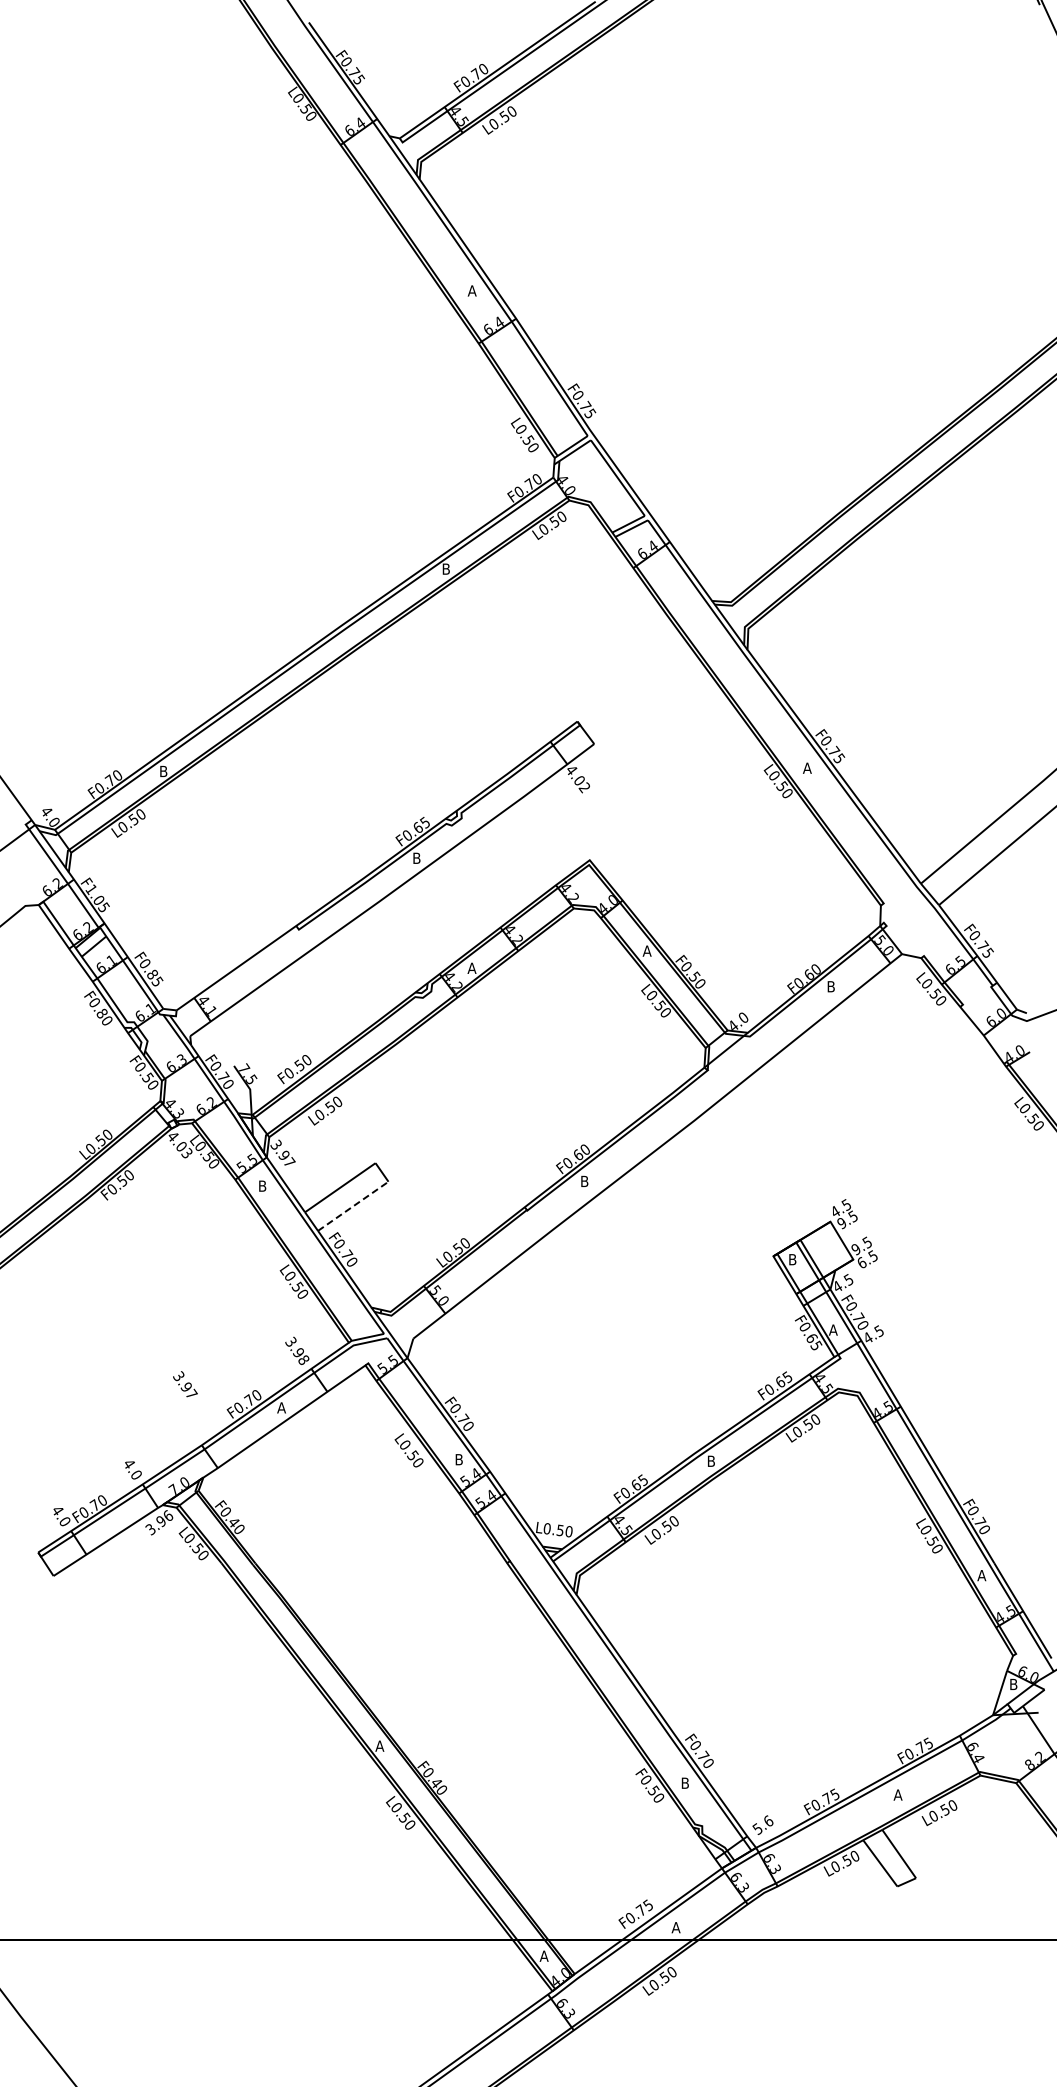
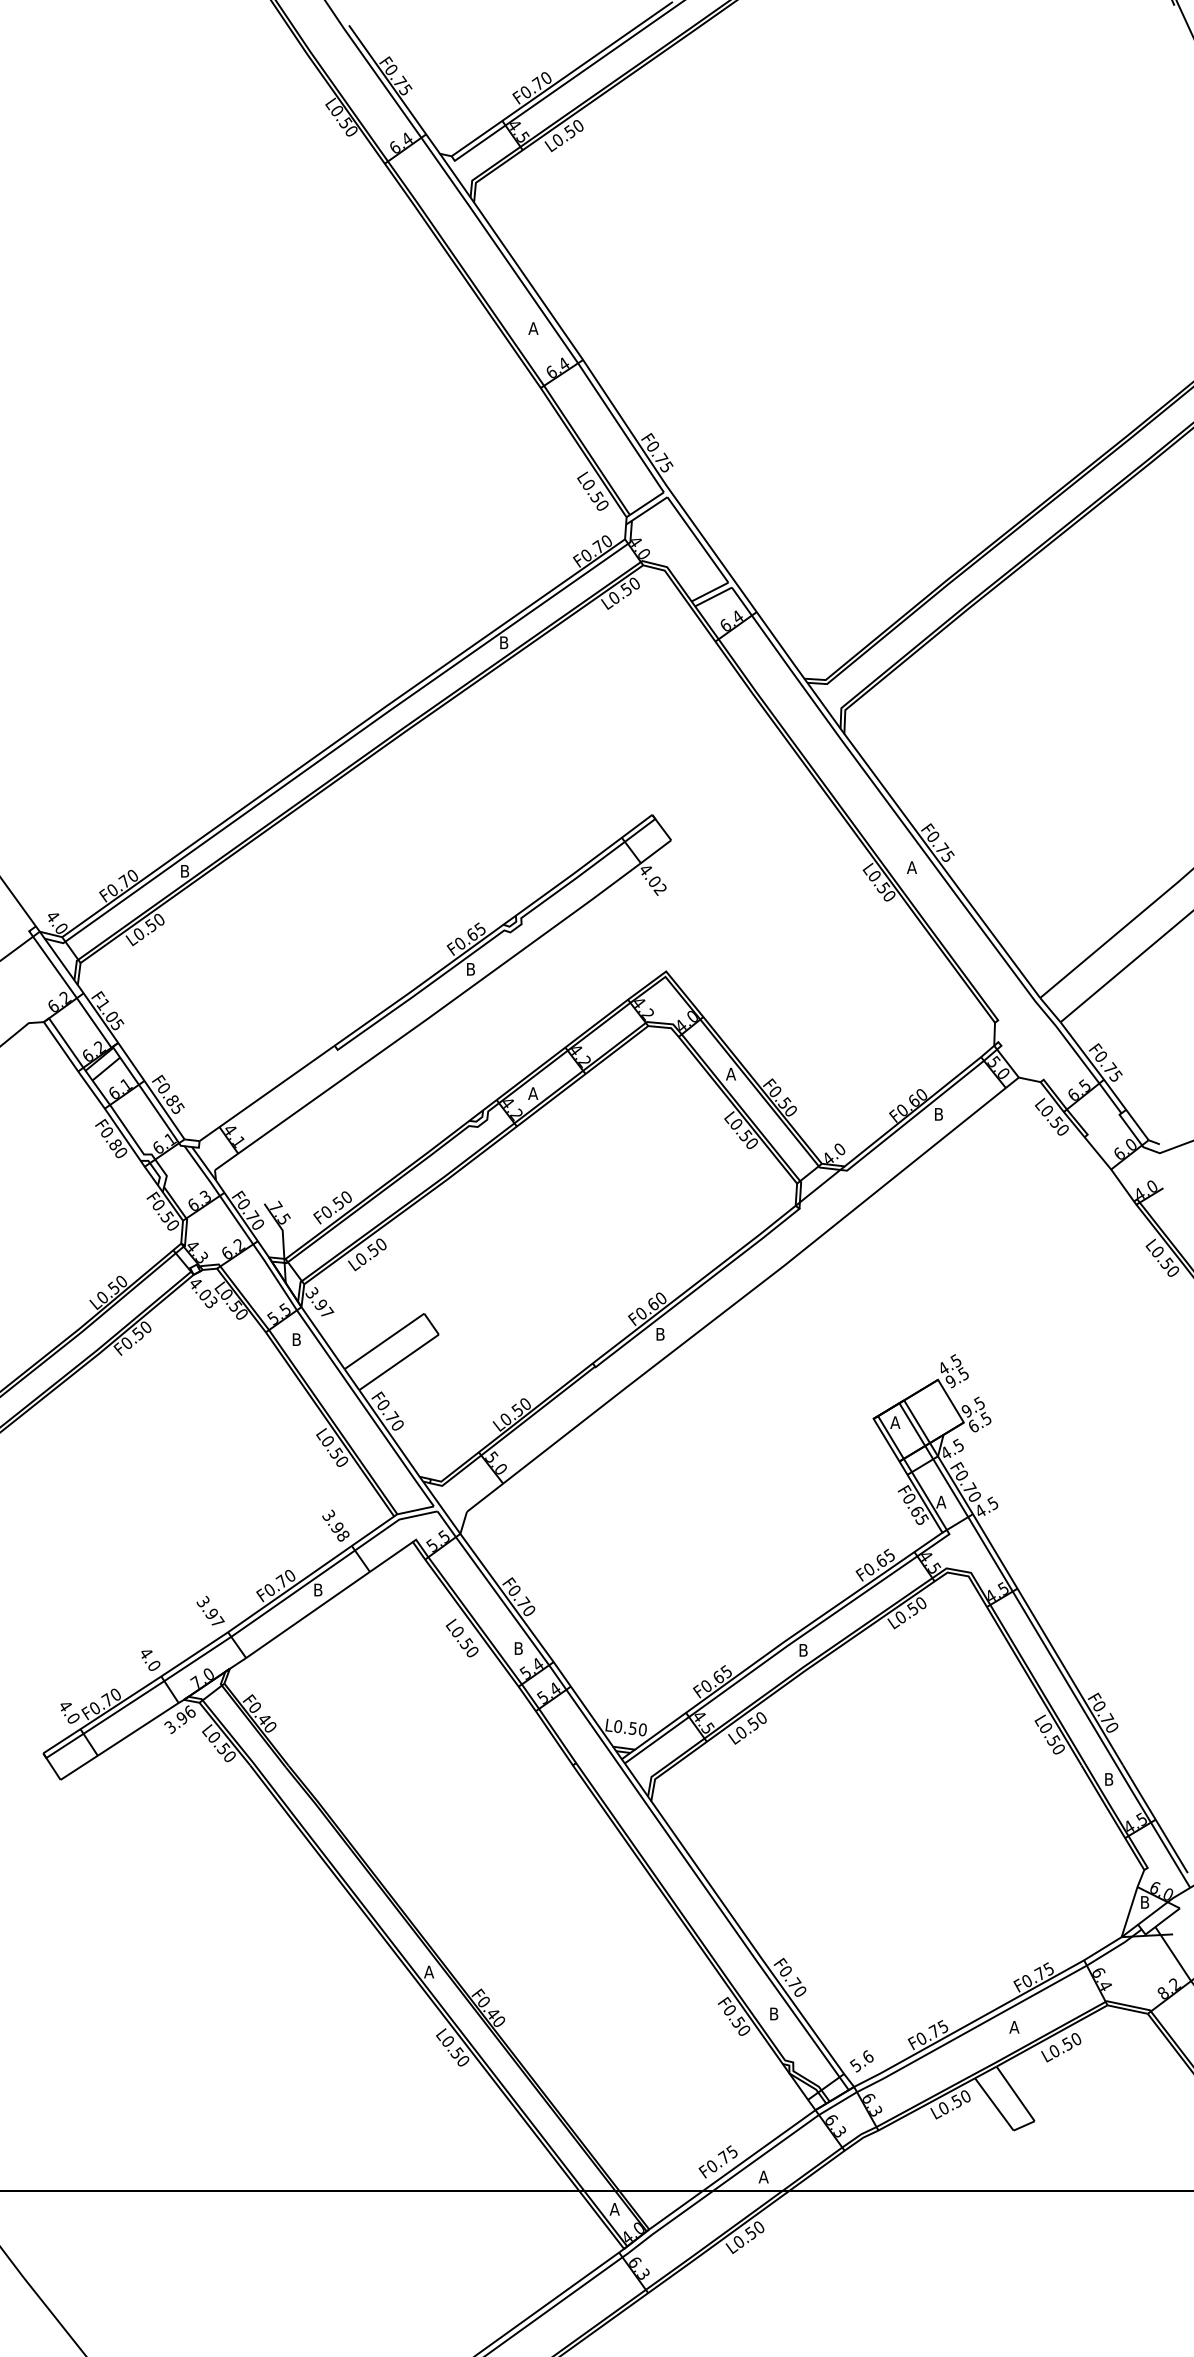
line: (353, 1206) -> (399, 1362), dashed -> solid
text: (792, 1259) -> (895, 1422), B -> A
text: (185, 1384) -> (210, 1611), moved
text: (281, 1407) -> (318, 1589), A -> B
text: (981, 1575) -> (1108, 1779), A -> B

